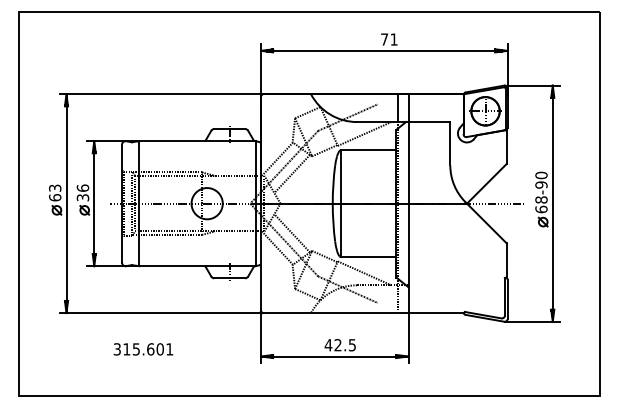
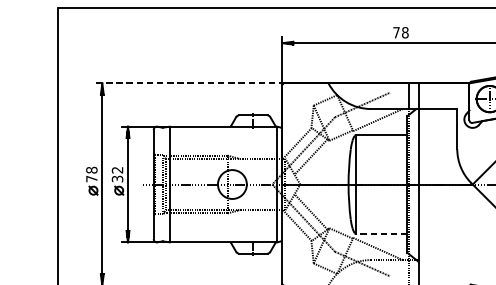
text: (393, 39) -> (404, 32), 71 -> 78
line: (161, 94) -> (190, 83), solid -> dashed
text: (82, 187) -> (117, 169), 36 -> 32
text: (55, 192) -> (92, 174), 63 -> 78
line: (368, 257) -> (381, 234), solid -> dashed

